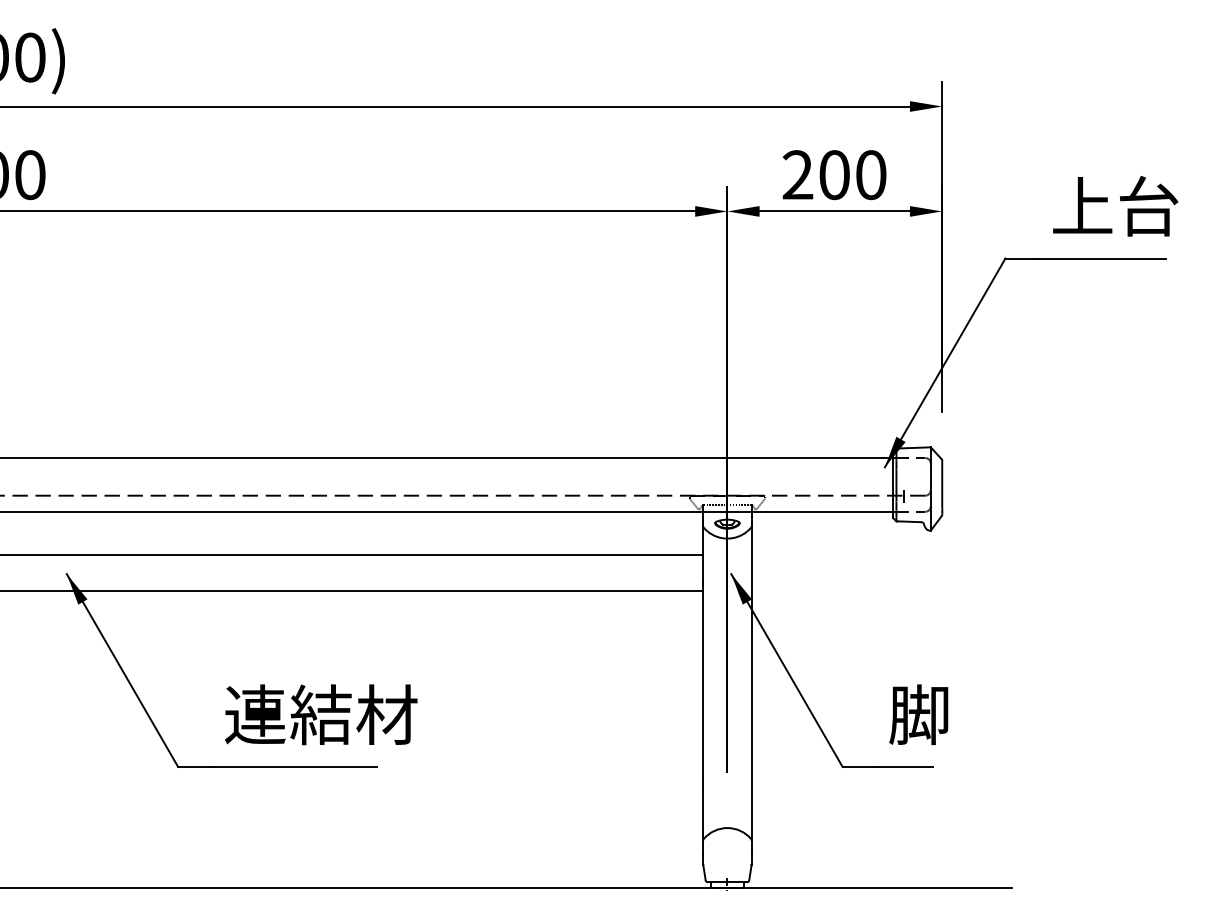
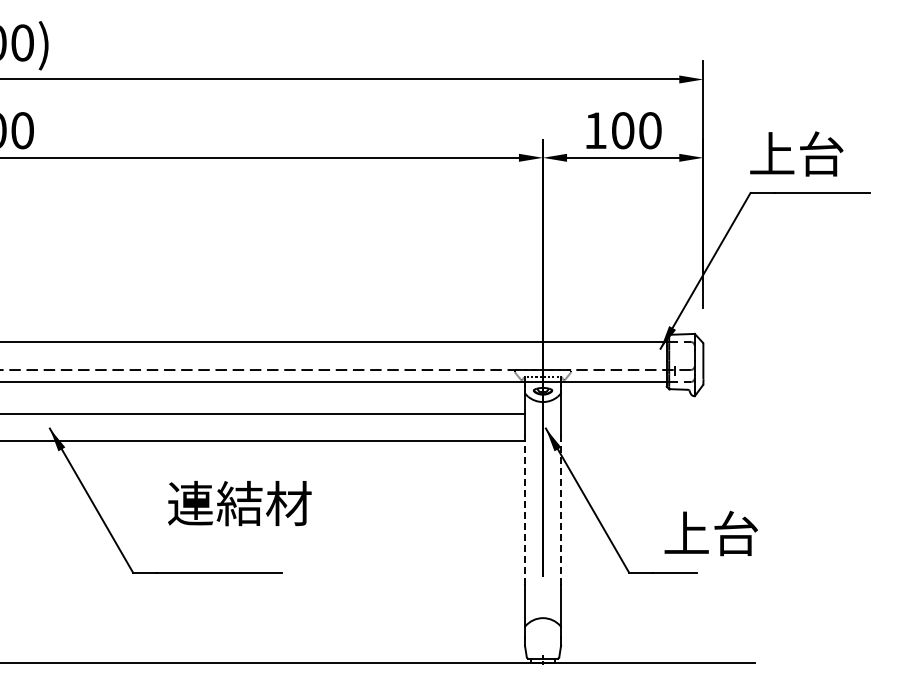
text: (797, 174) -> (595, 130), 200 -> 100
text: (1115, 205) -> (796, 153), moved
line: (703, 683) -> (525, 510), solid -> dashed
line: (752, 683) -> (561, 510), solid -> dashed
text: (320, 714) -> (239, 503), moved
text: (951, 714) -> (710, 533), 脚 -> 上台

